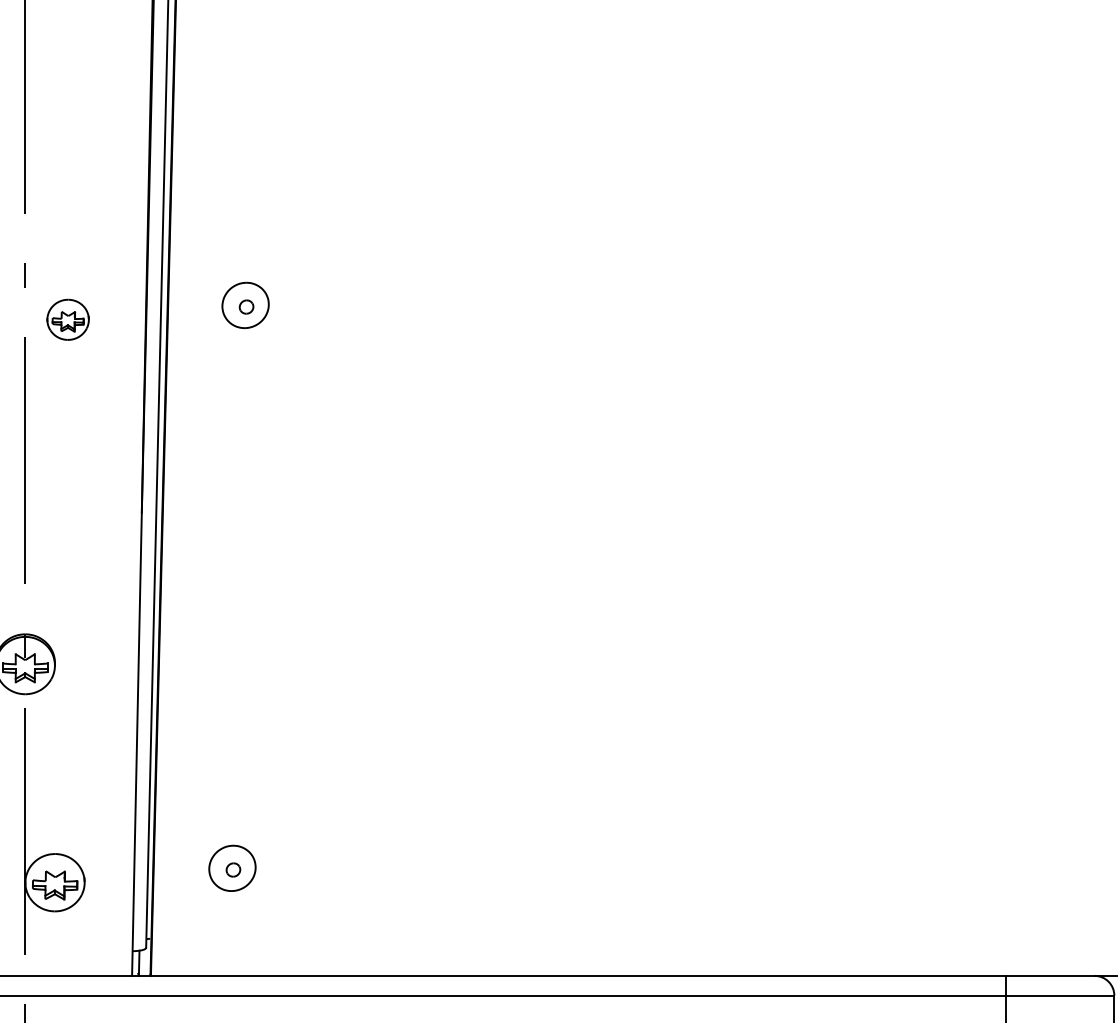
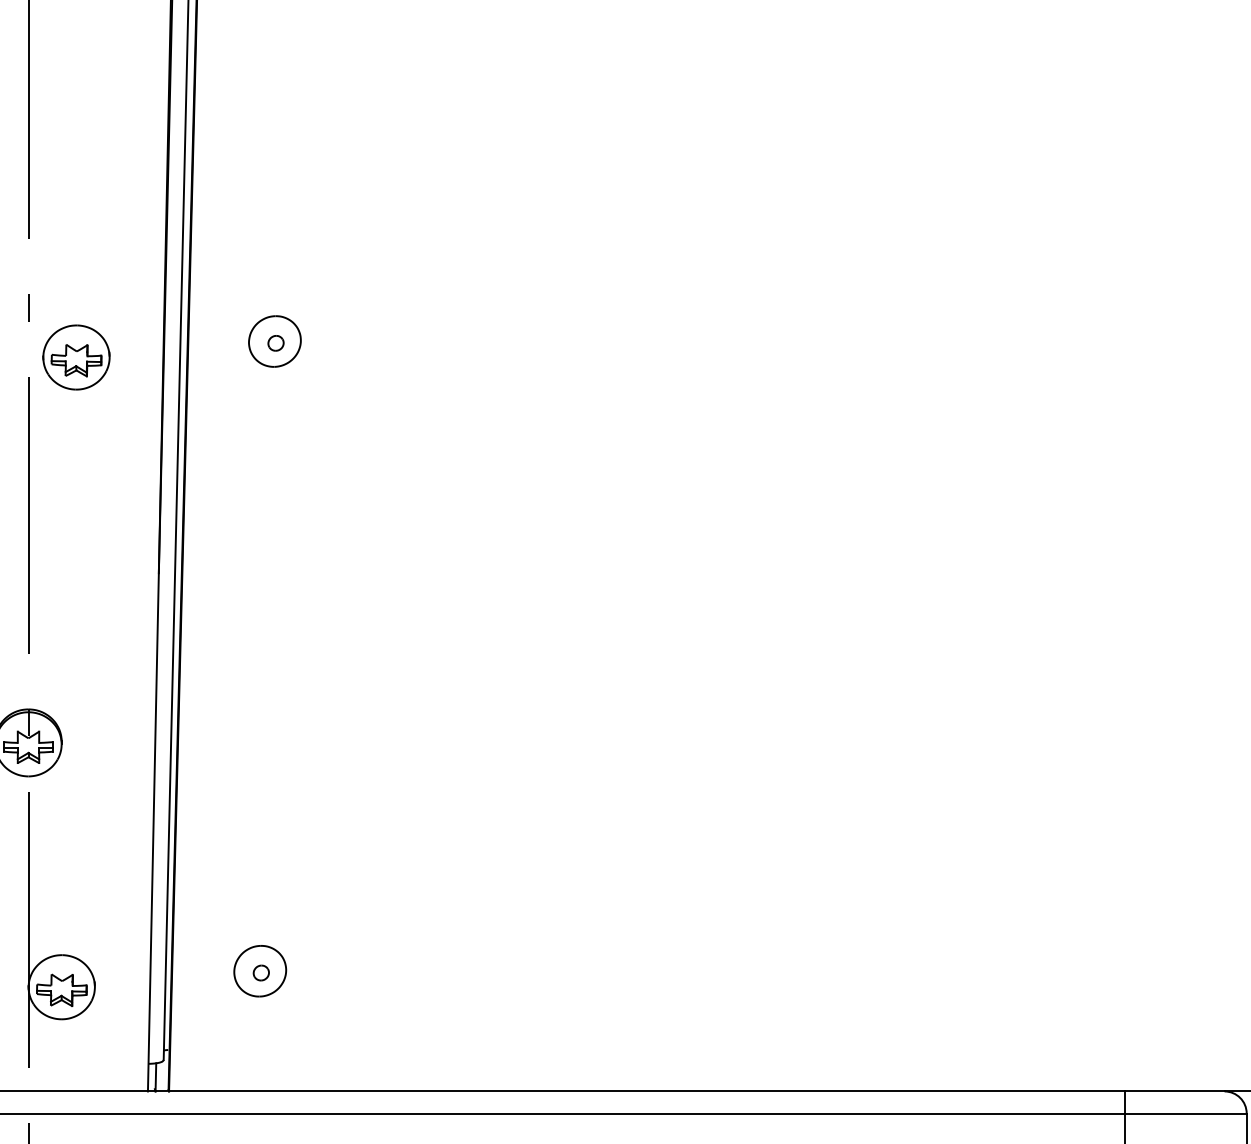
part: (67, 319) -> (75, 357), size x1.43

